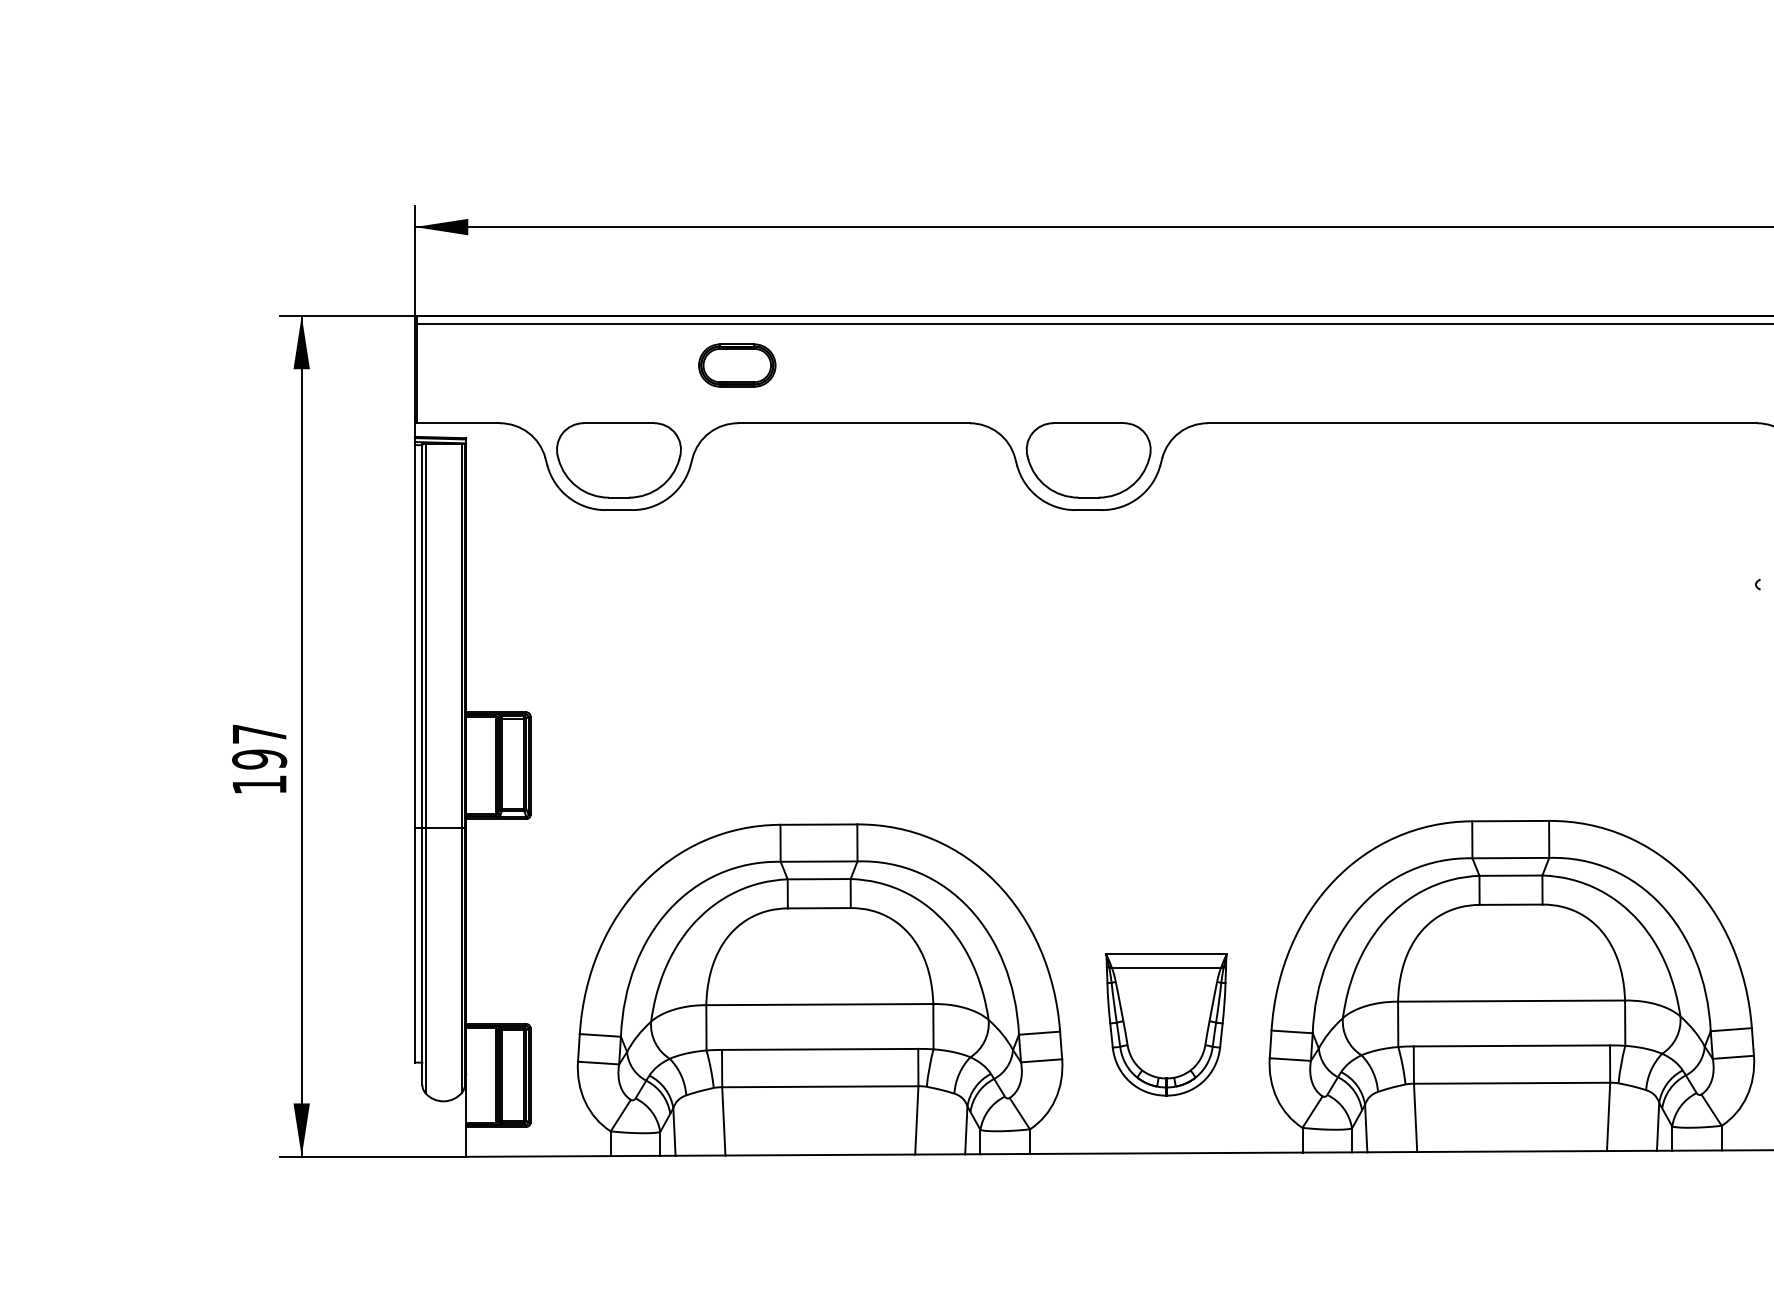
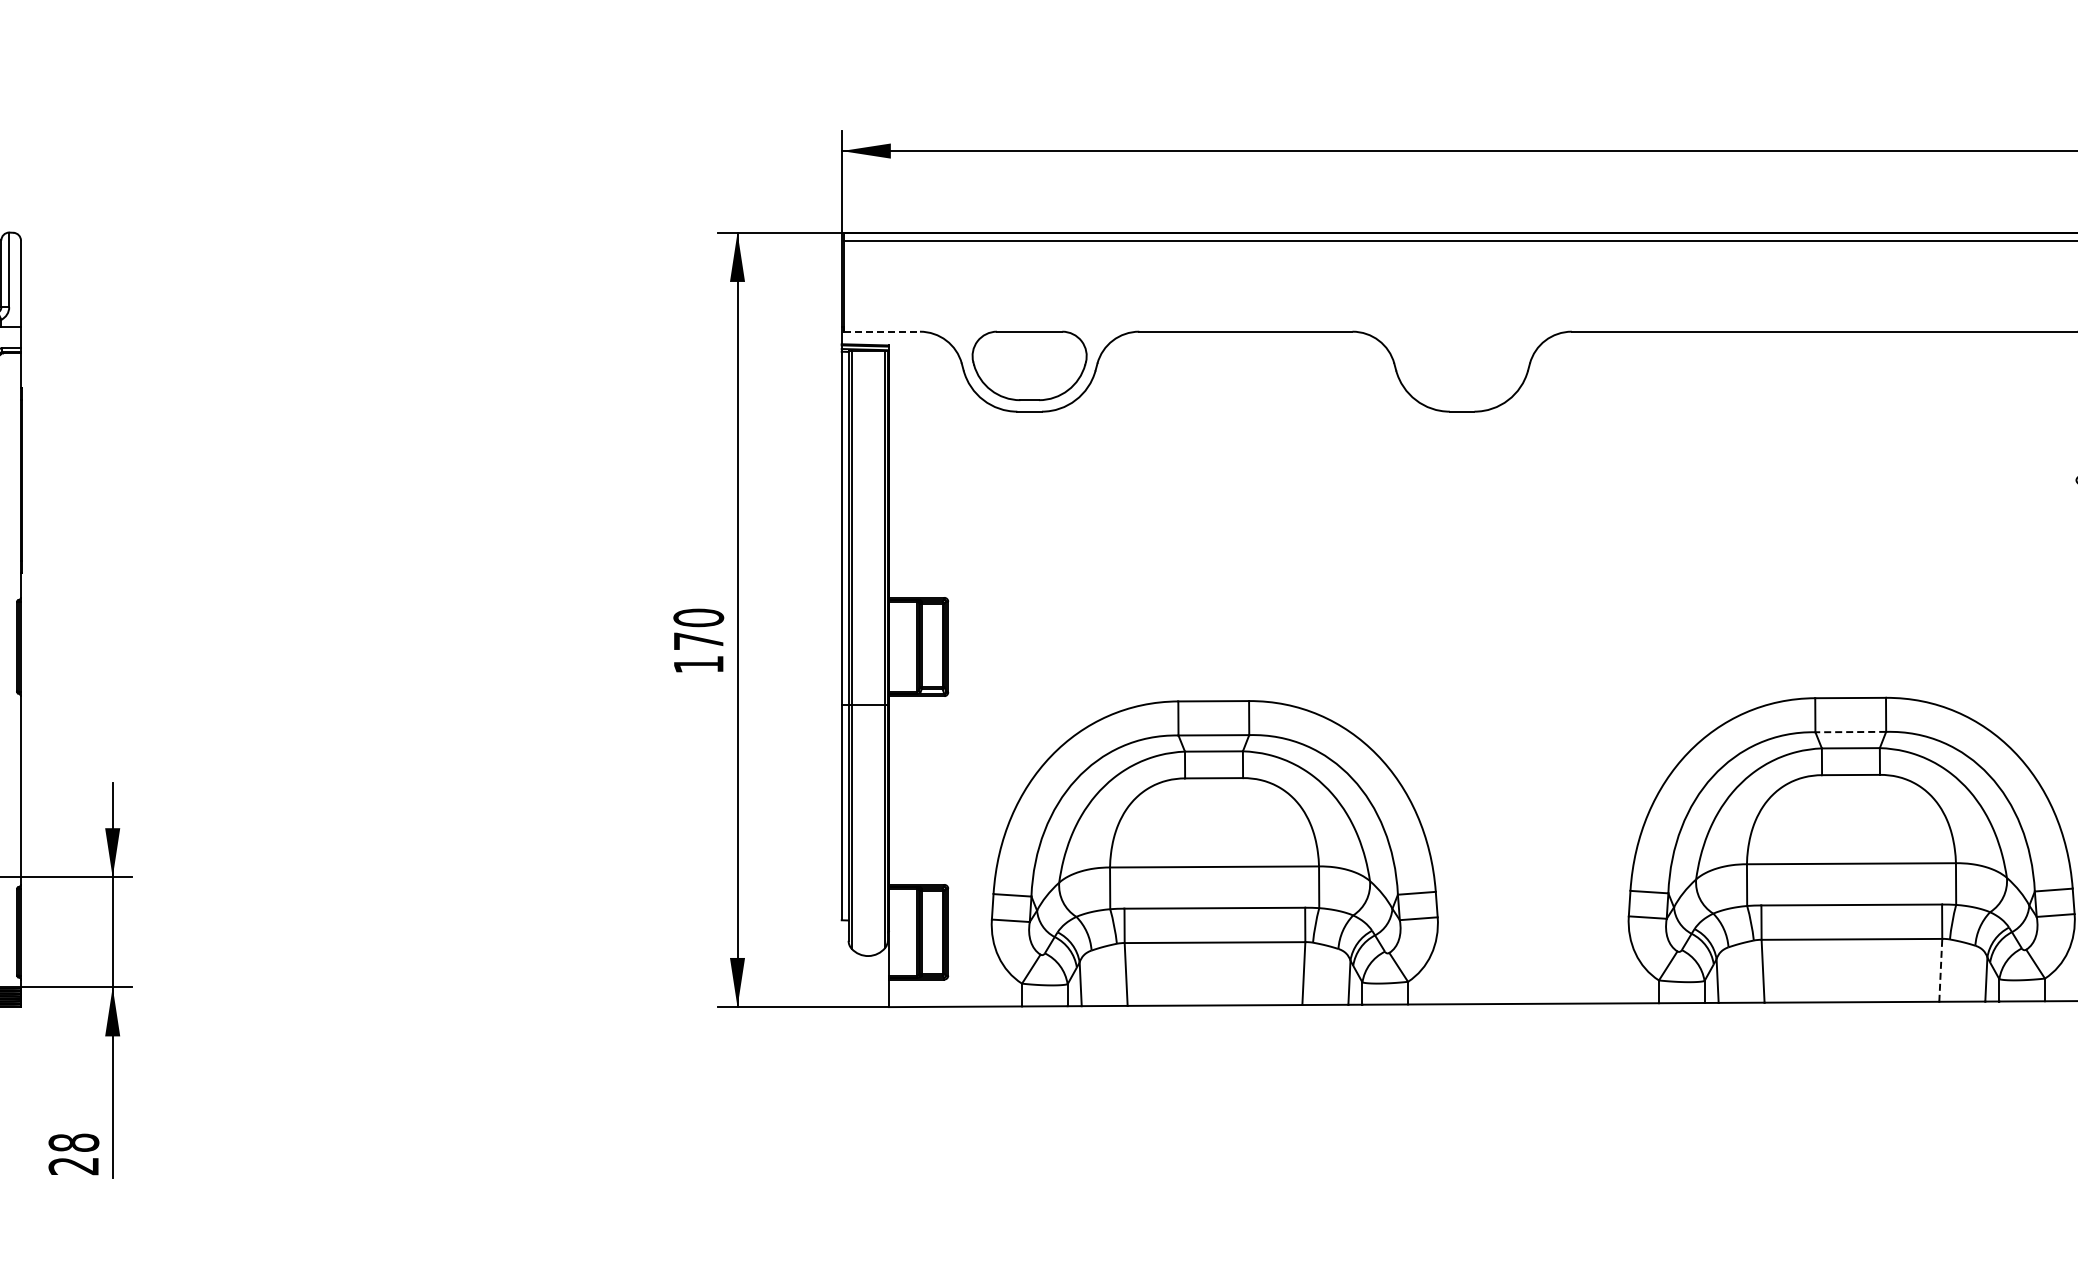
part: (737, 365) -> (1138, 278), removed
line: (459, 423) -> (882, 331), solid -> dashed
part: (1089, 459) -> (1462, 365), removed
text: (259, 746) -> (698, 629), 197 -> 170
line: (1510, 858) -> (1850, 732), solid -> dashed
part: (1166, 1024) -> (1533, 885), removed
line: (1608, 1115) -> (1940, 969), solid -> dashed

